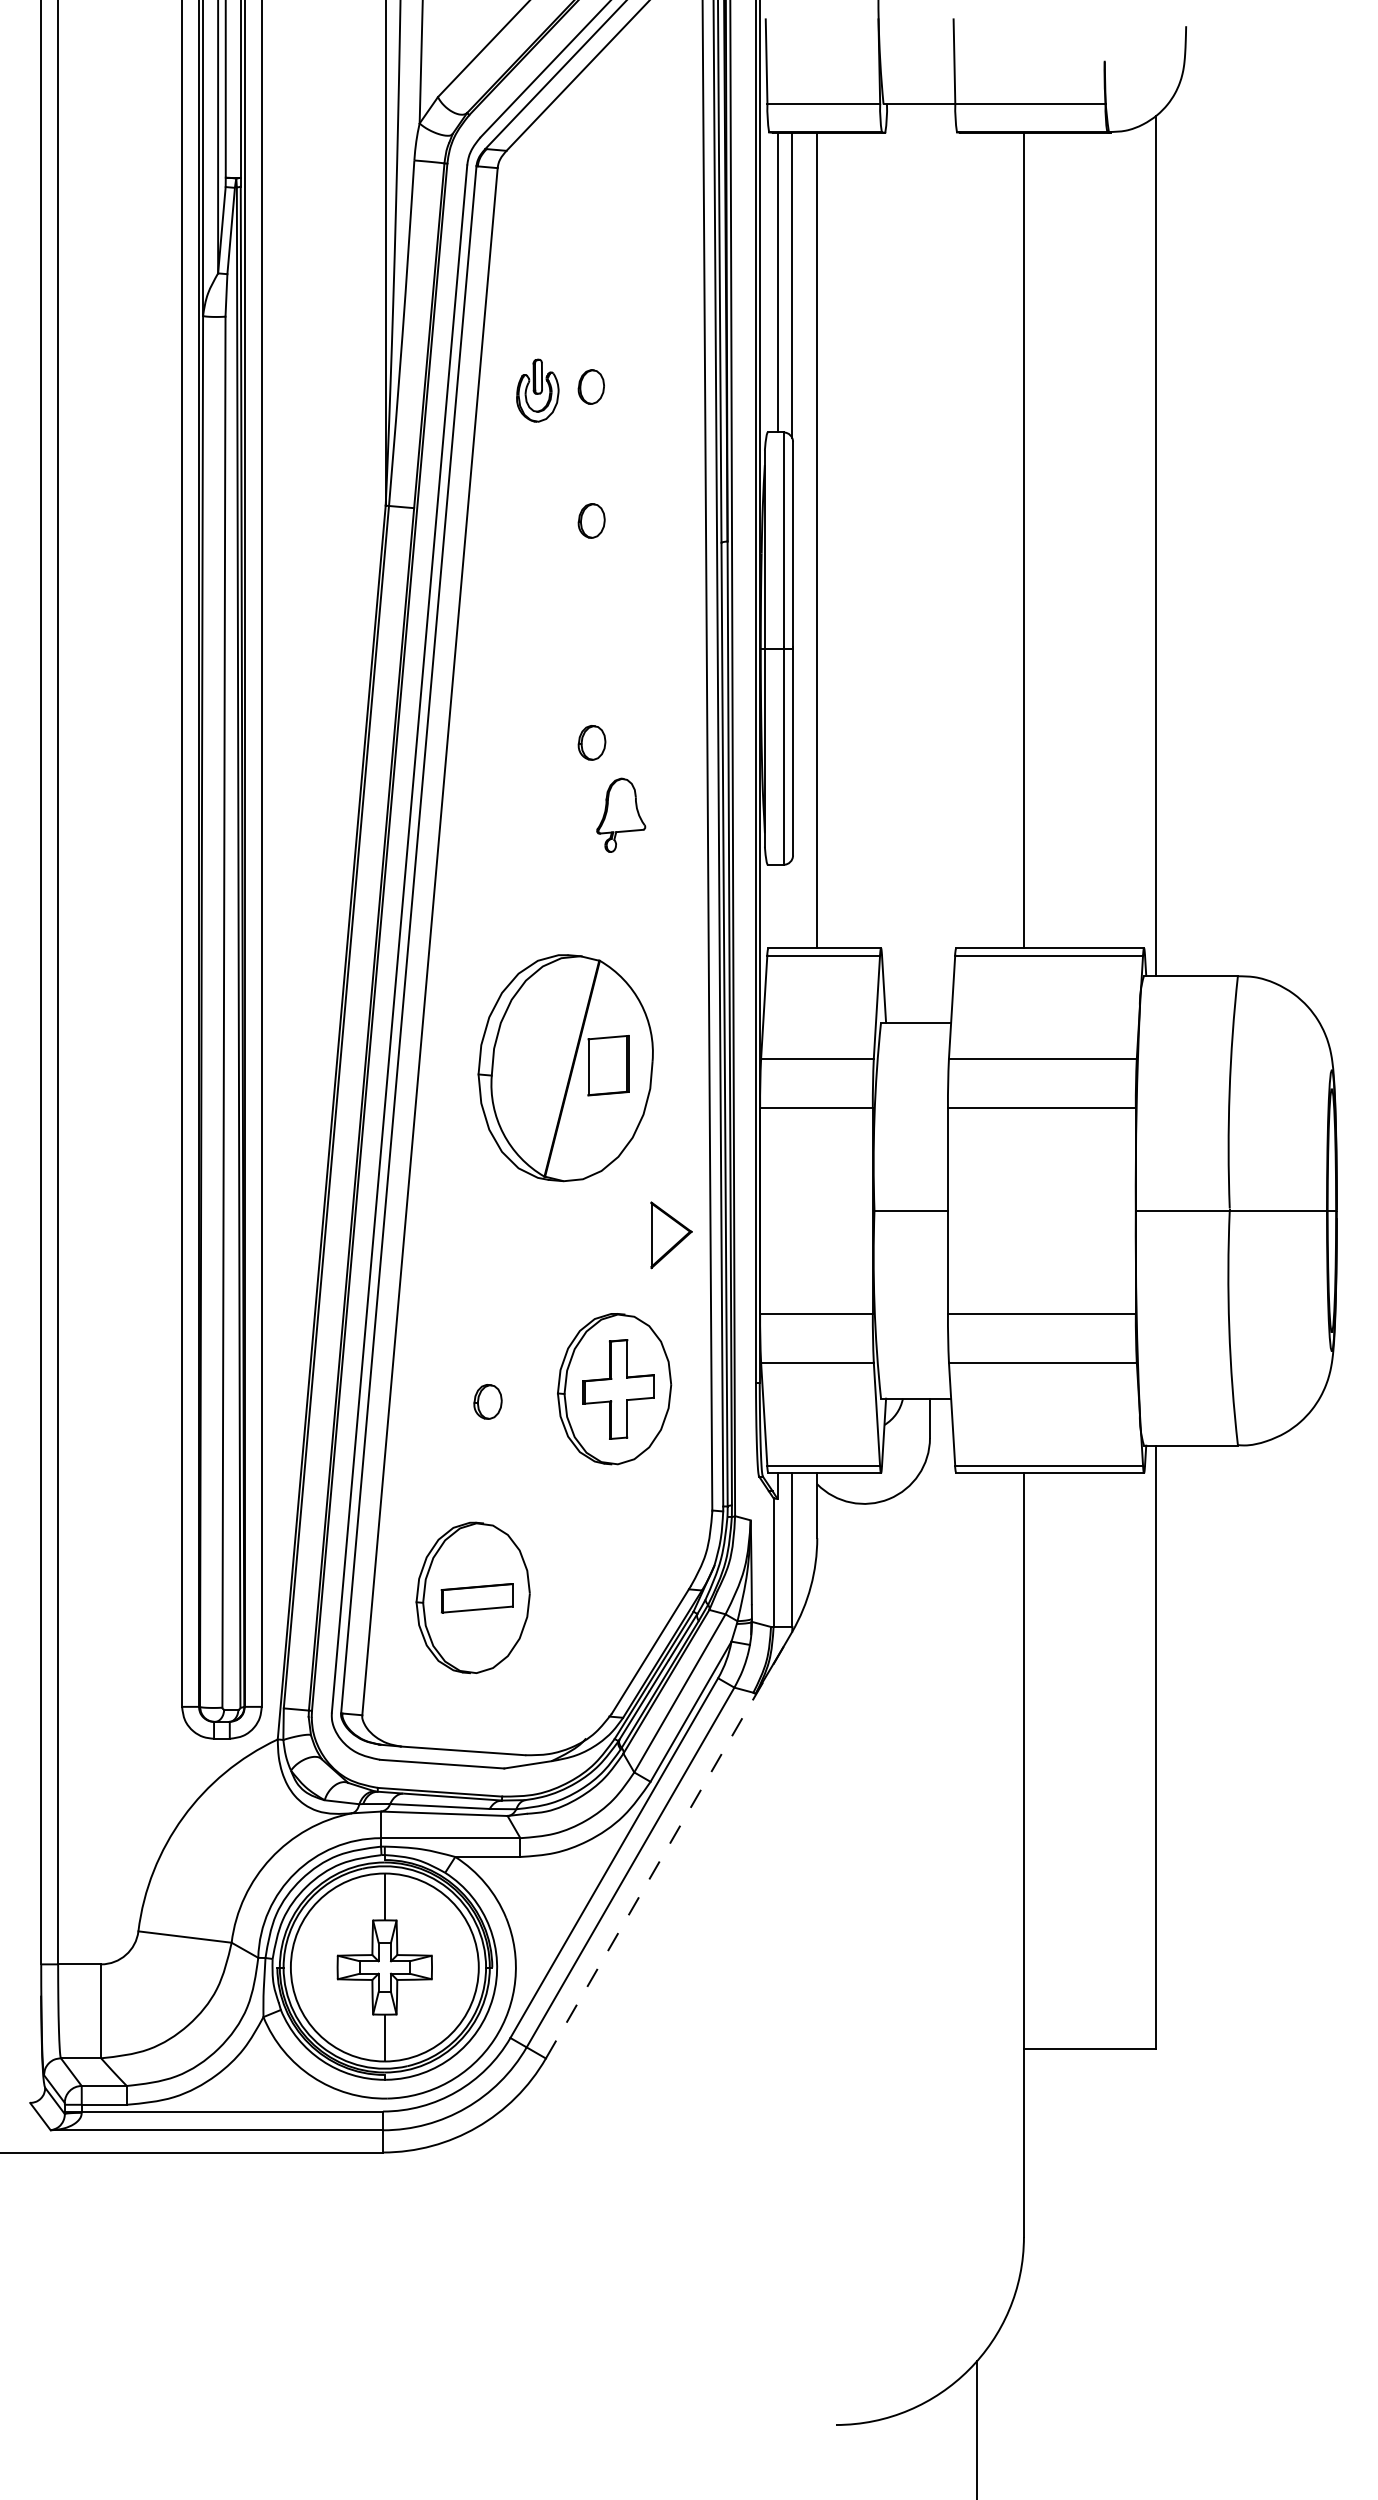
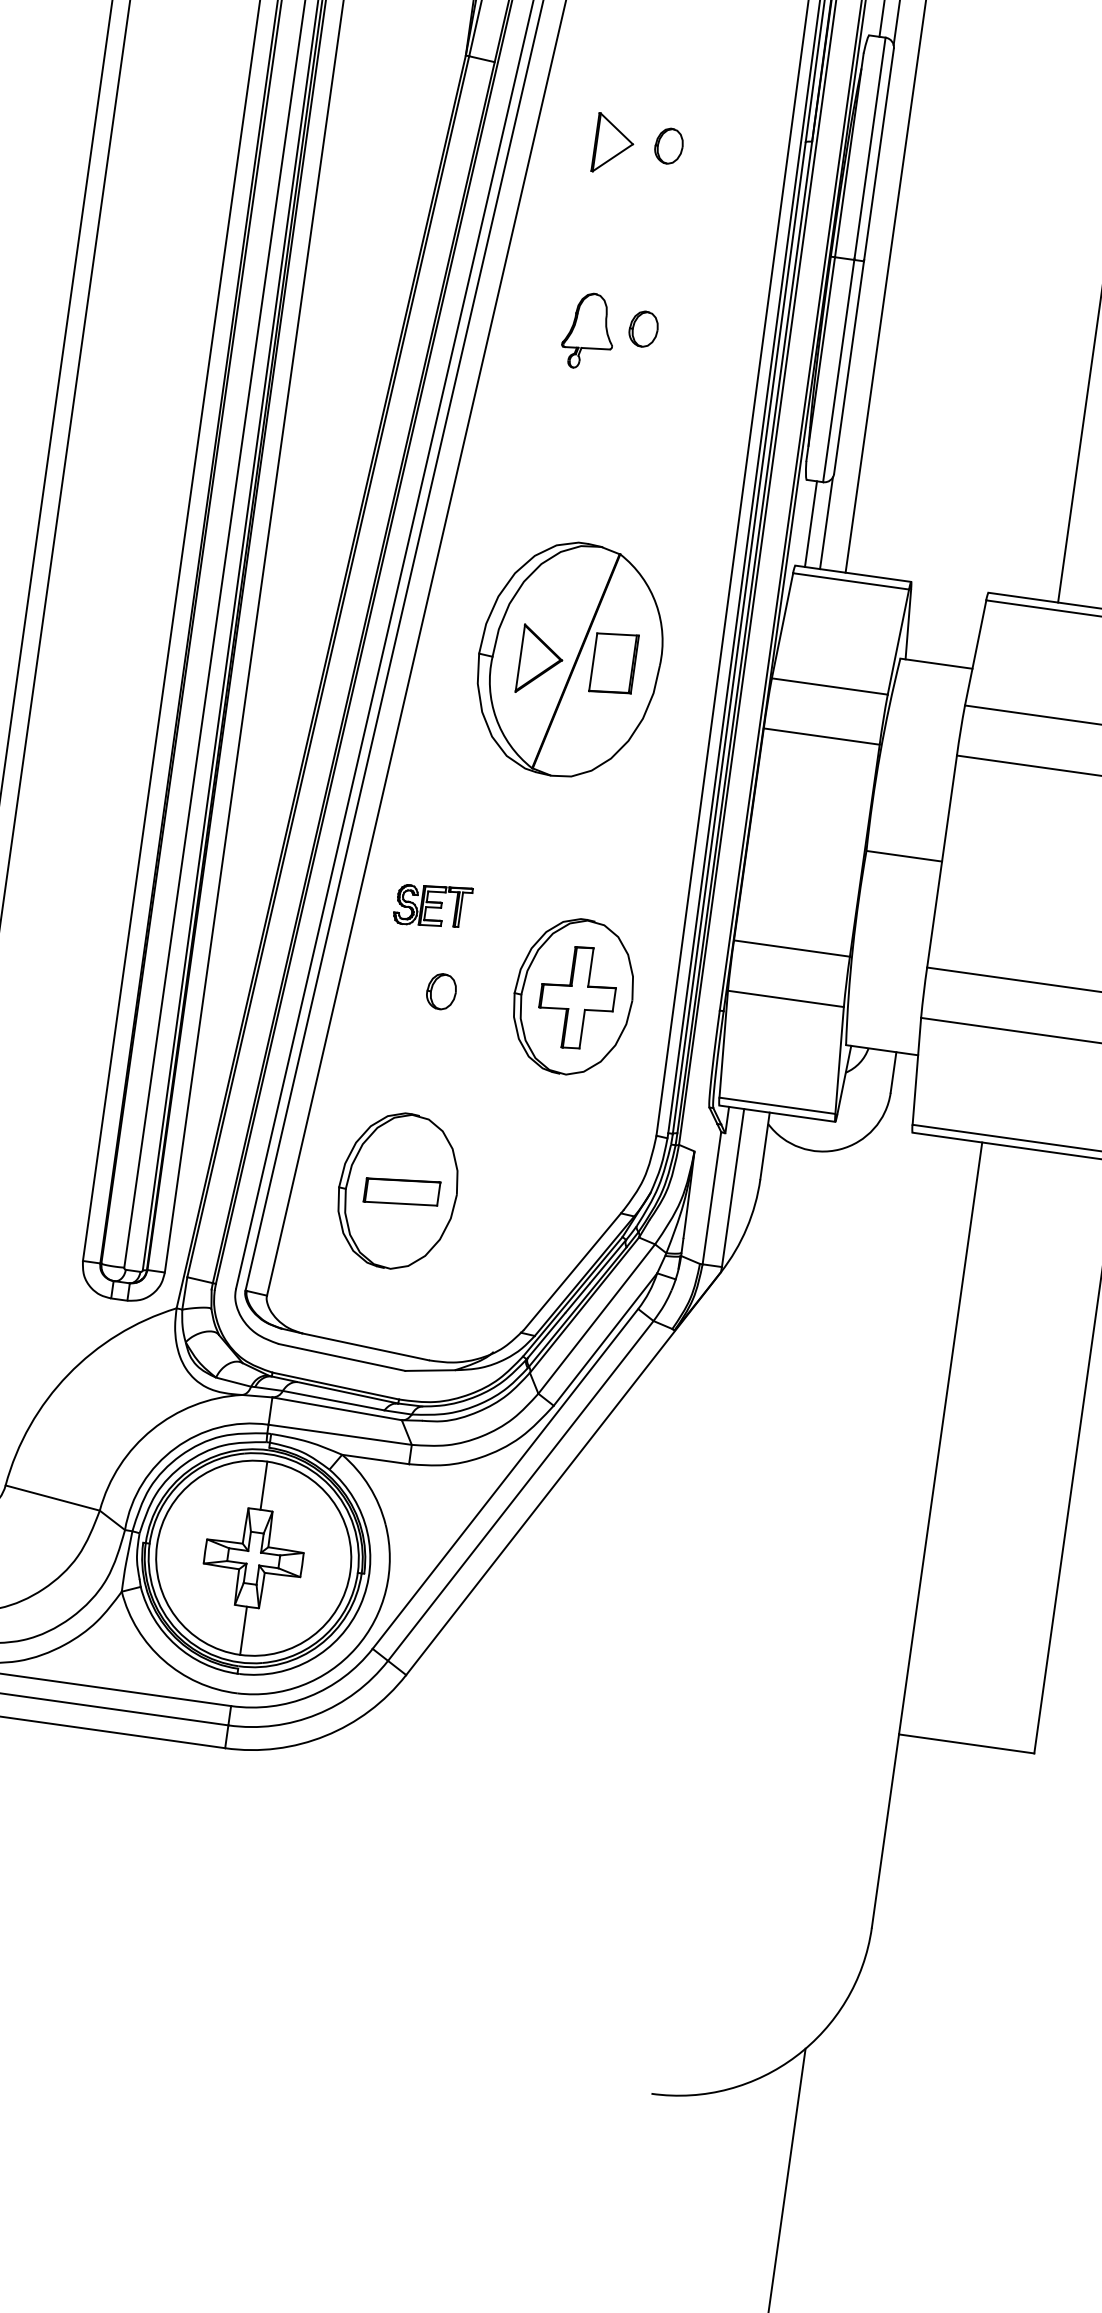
part: (591, 520) -> (668, 145), moved
part: (539, 570) -> (614, 144), added
part: (621, 814) -> (589, 330), moved
line: (792, 903) -> (826, 523), added
line: (777, 906) -> (810, 524), added
part: (671, 1235) -> (540, 661), moved
part: (468, 1320) -> (433, 905), added
line: (669, 1844) -> (564, 1472), dashed -> solid

